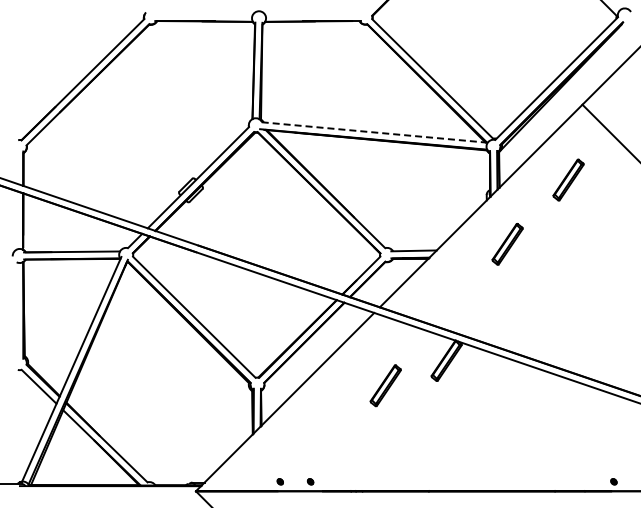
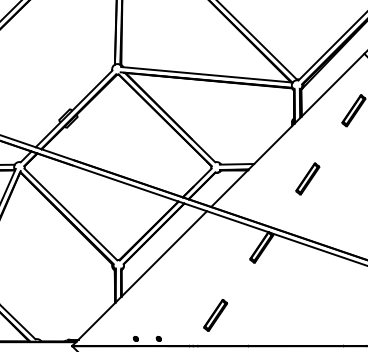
line: (374, 132) -> (207, 74), dashed -> solid
part: (507, 244) -> (307, 179), moved
part: (385, 385) -> (215, 315), moved

